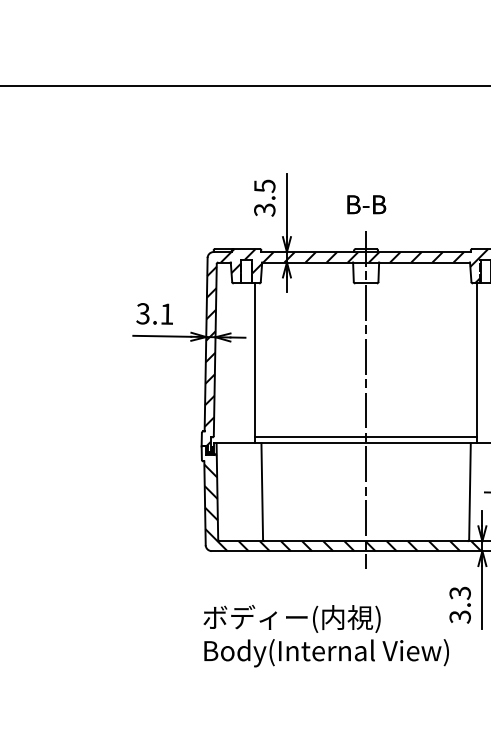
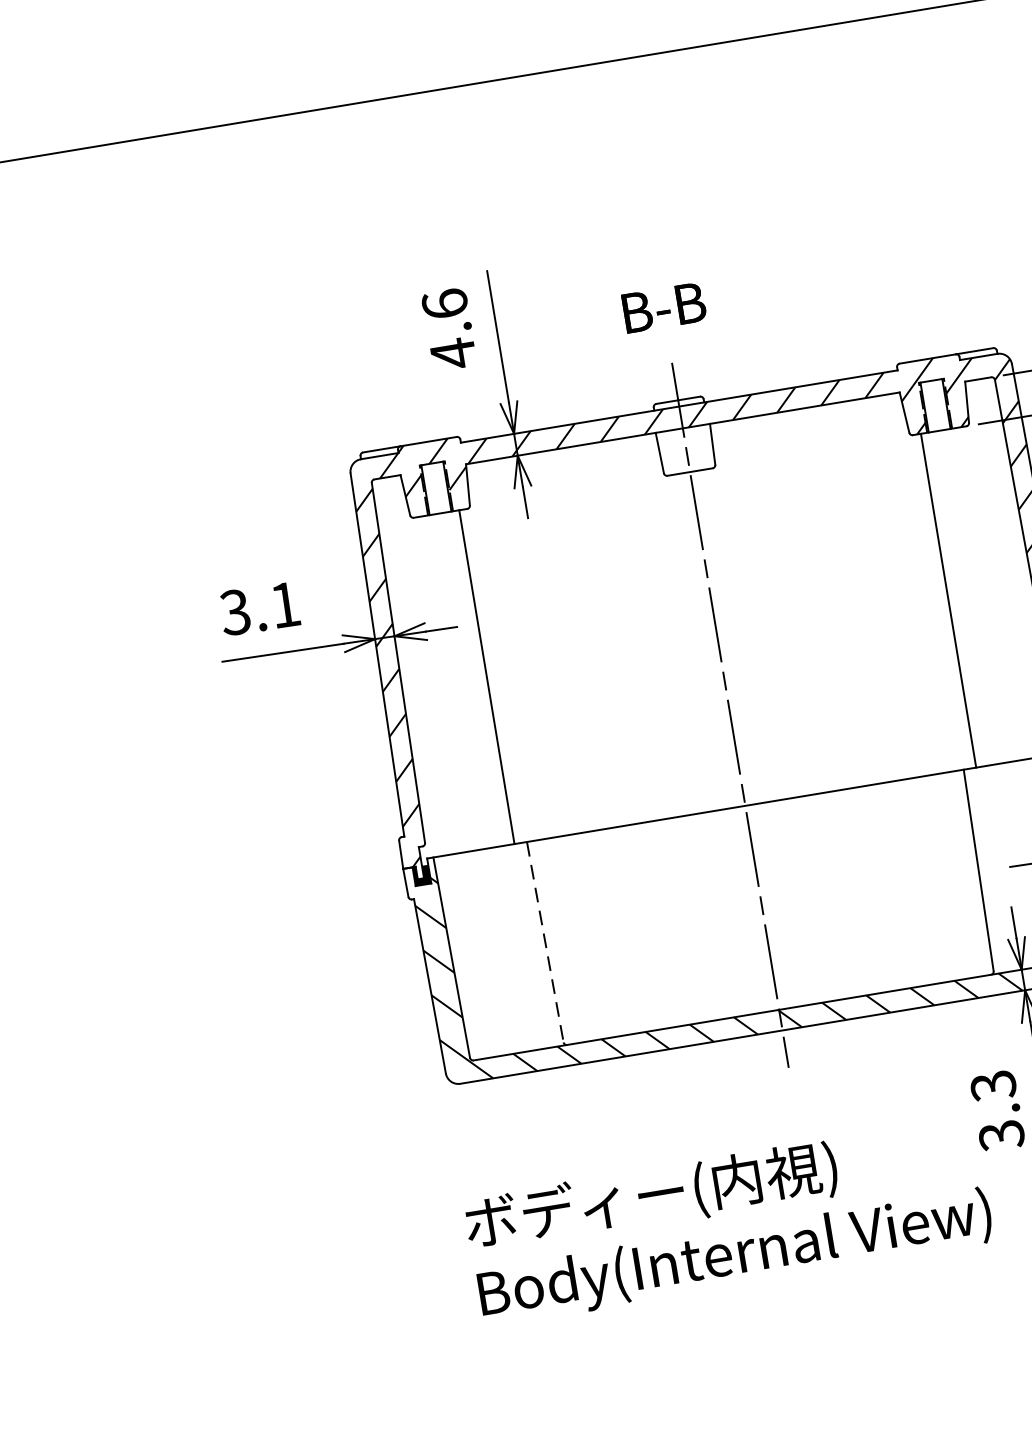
text: (264, 198) -> (448, 329), 3.5 -> 4.6
line: (365, 437) -> (742, 793), removed
line: (262, 492) -> (546, 943), solid -> dashed

